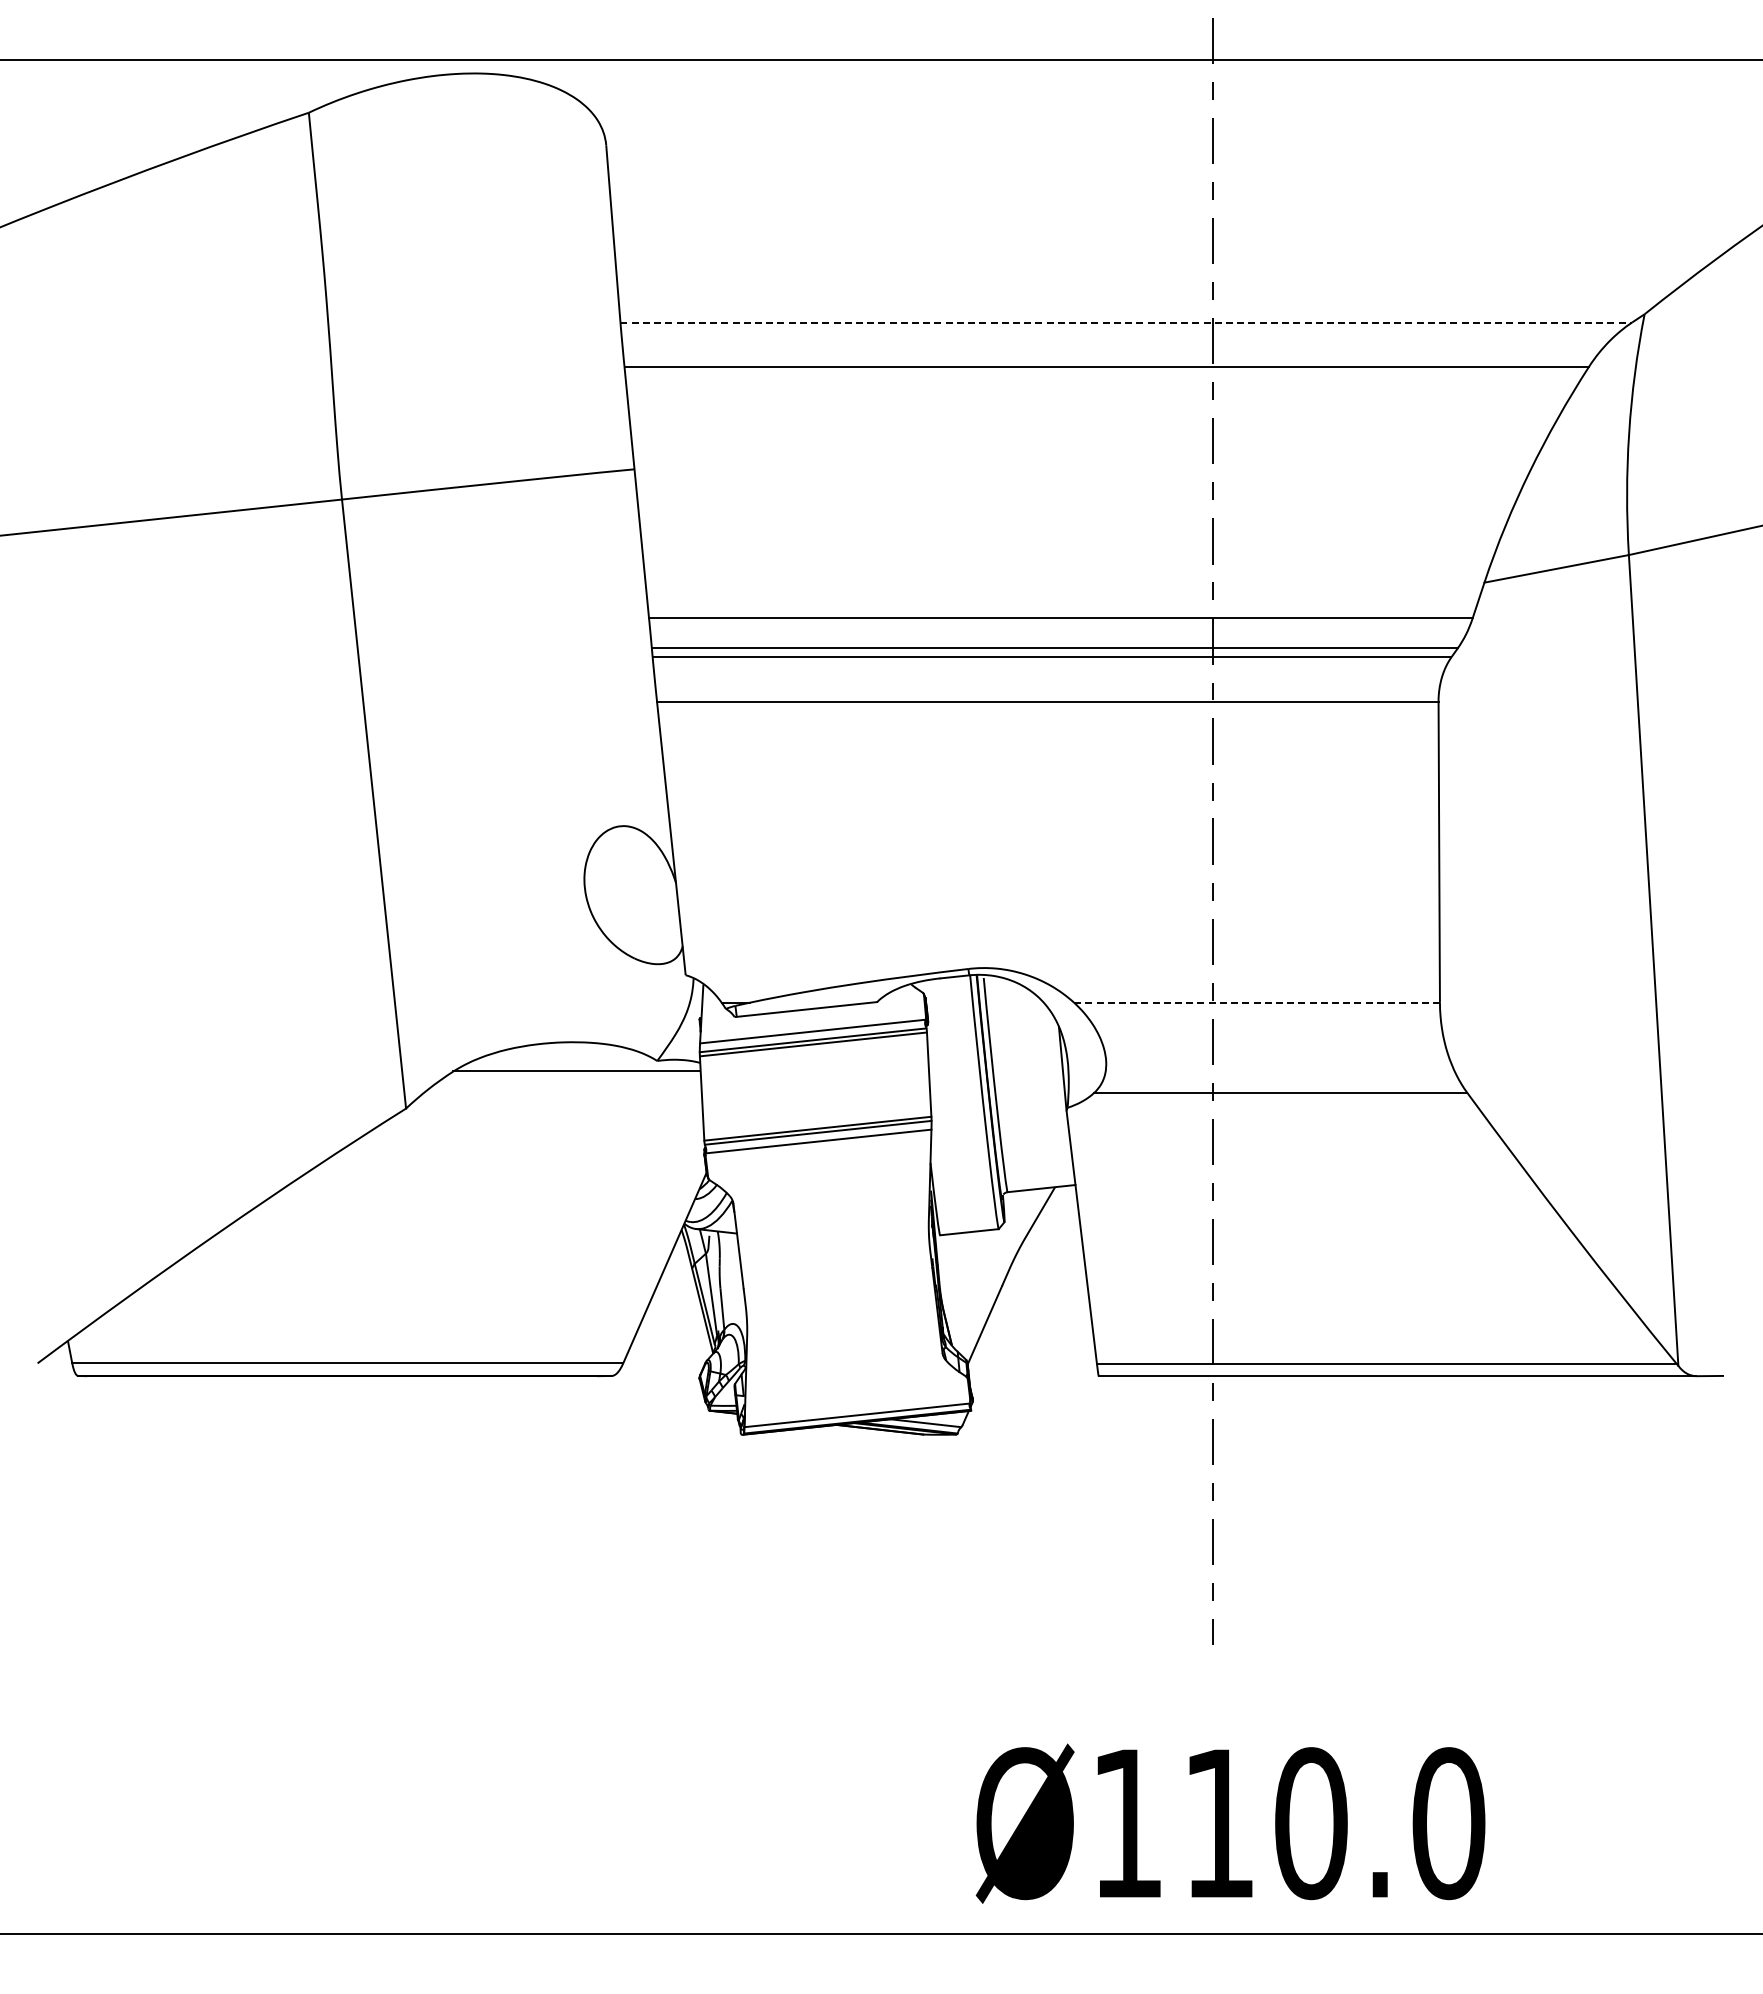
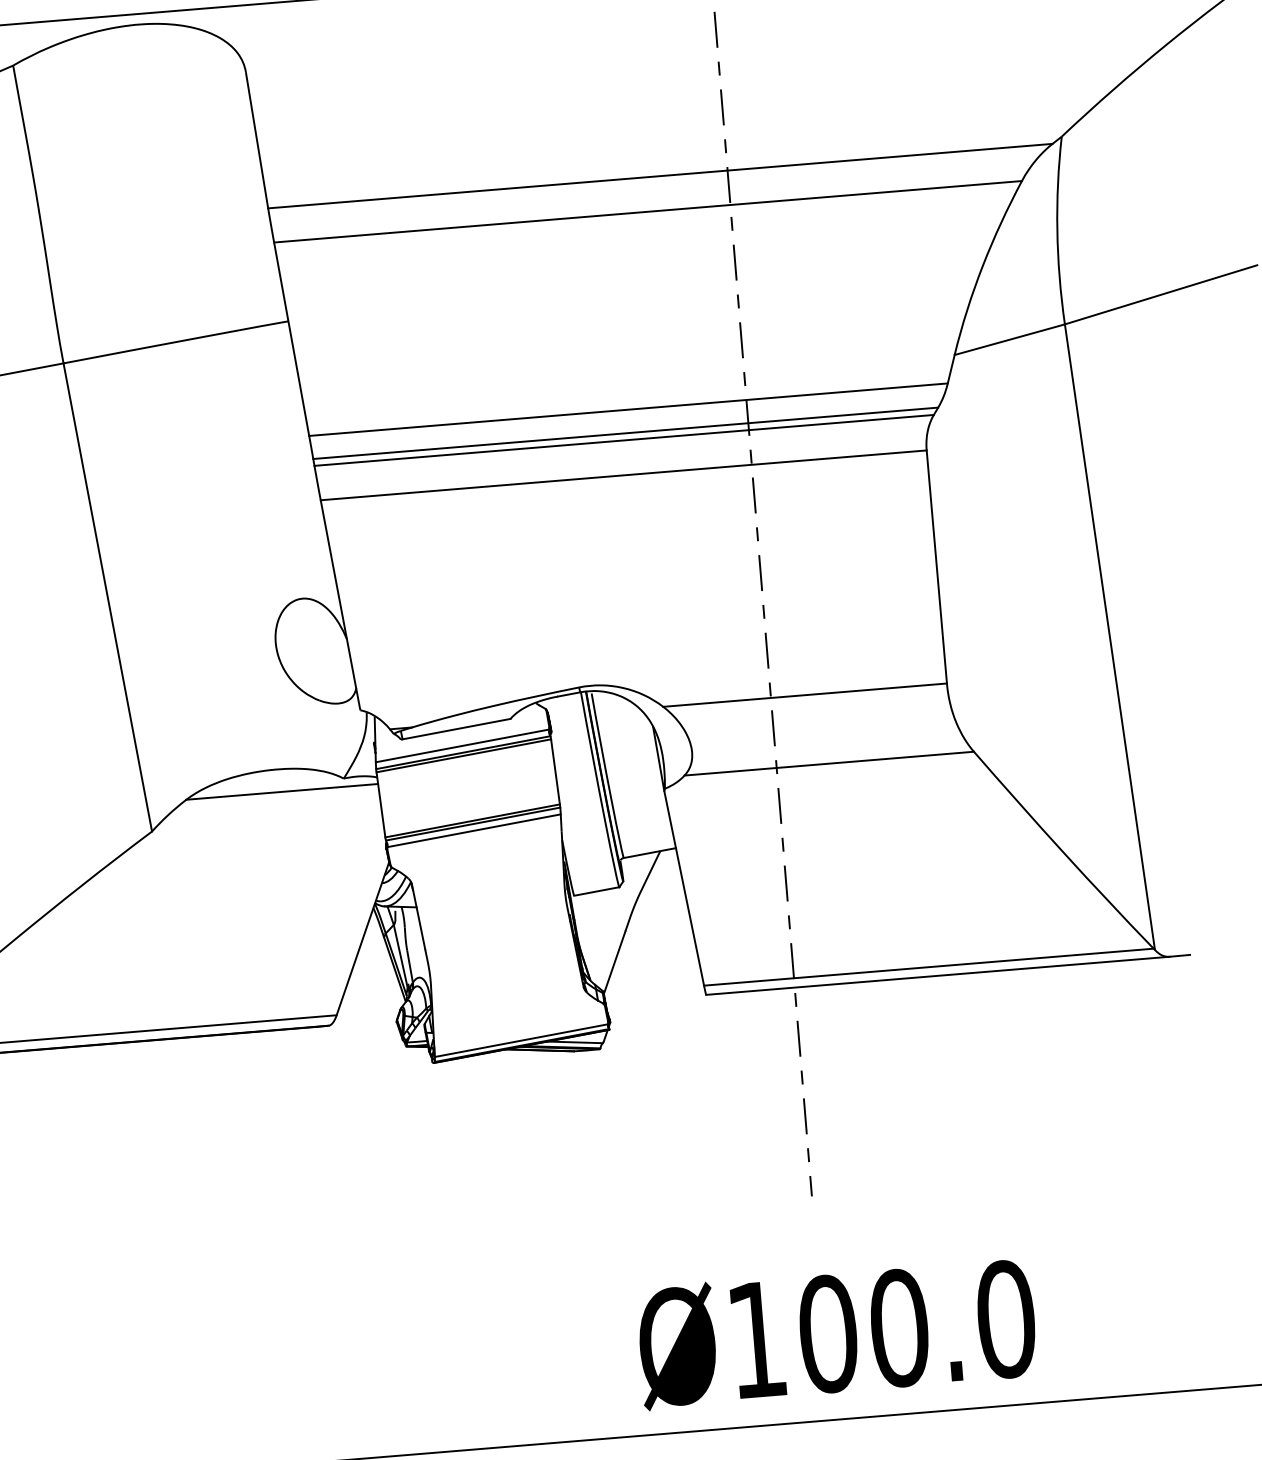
line: (1126, 322) -> (660, 176), dashed -> solid
line: (1257, 1002) -> (805, 695), dashed -> solid
text: (1219, 1823) -> (828, 1334), Ø110.0 -> Ø100.0

